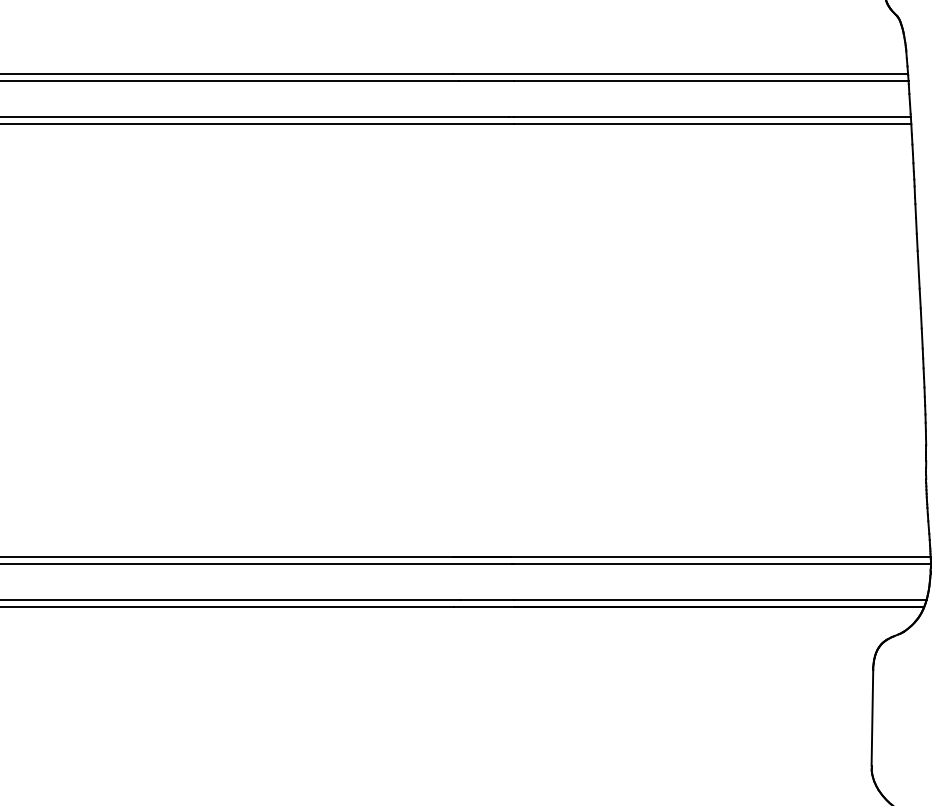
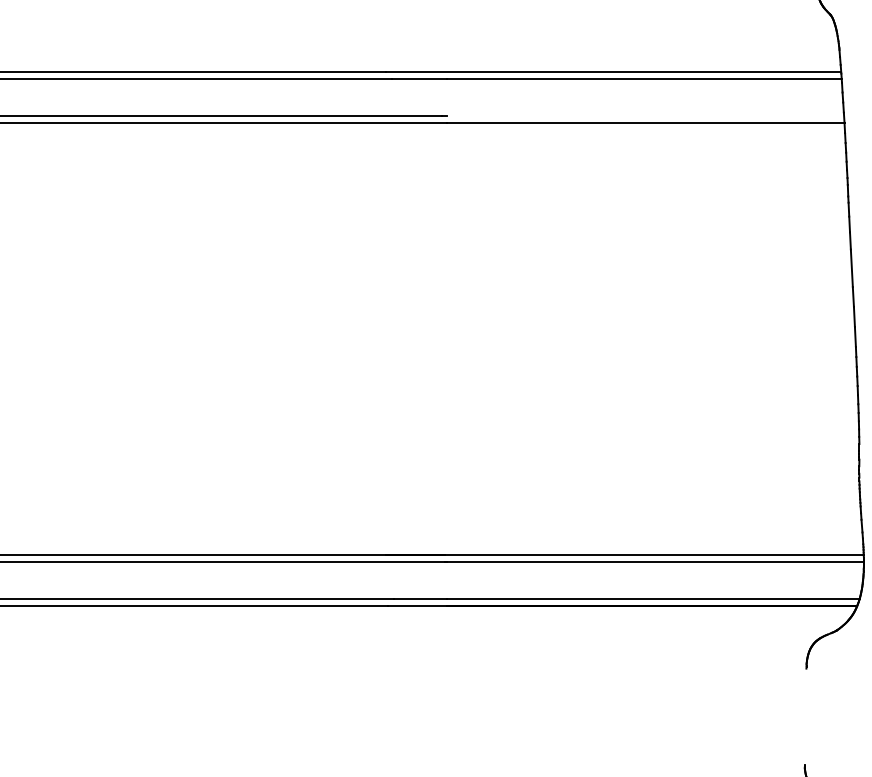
line: (711, 117) -> (644, 116), removed
line: (872, 718) -> (805, 717), removed

